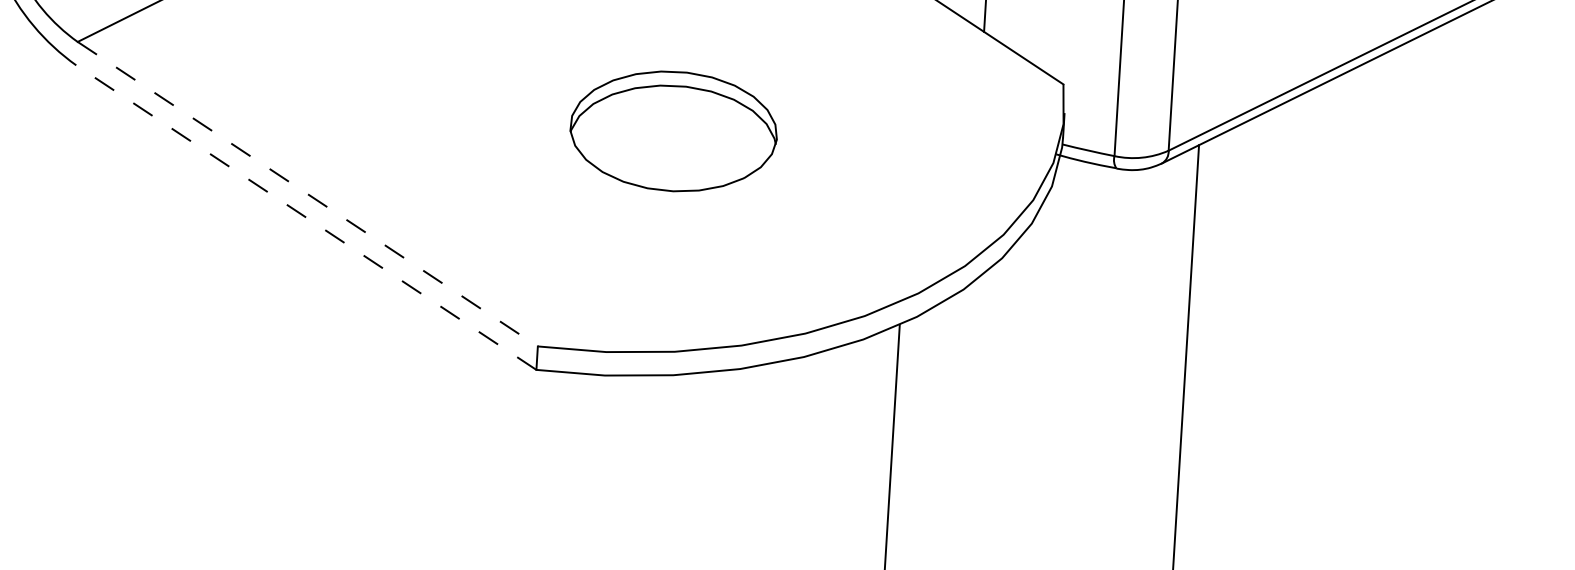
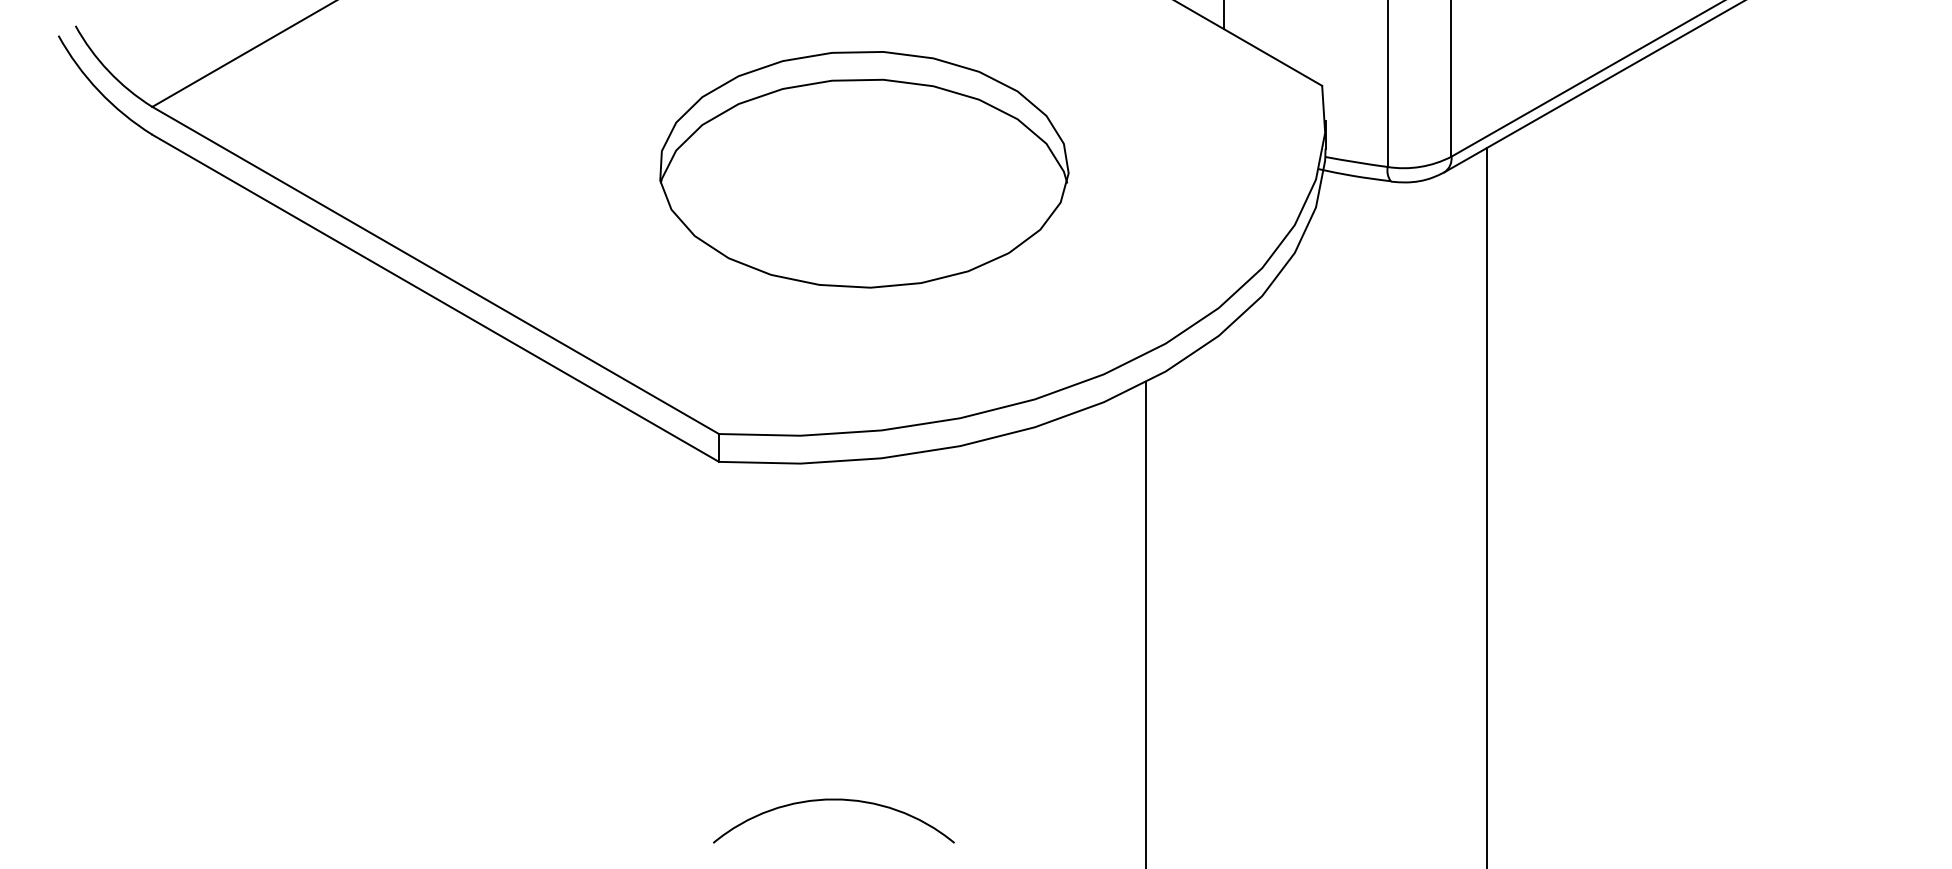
part: (673, 131) -> (864, 169), size x1.67
line: (308, 194) -> (436, 270), dashed -> solid
line: (306, 217) -> (435, 298), dashed -> solid

